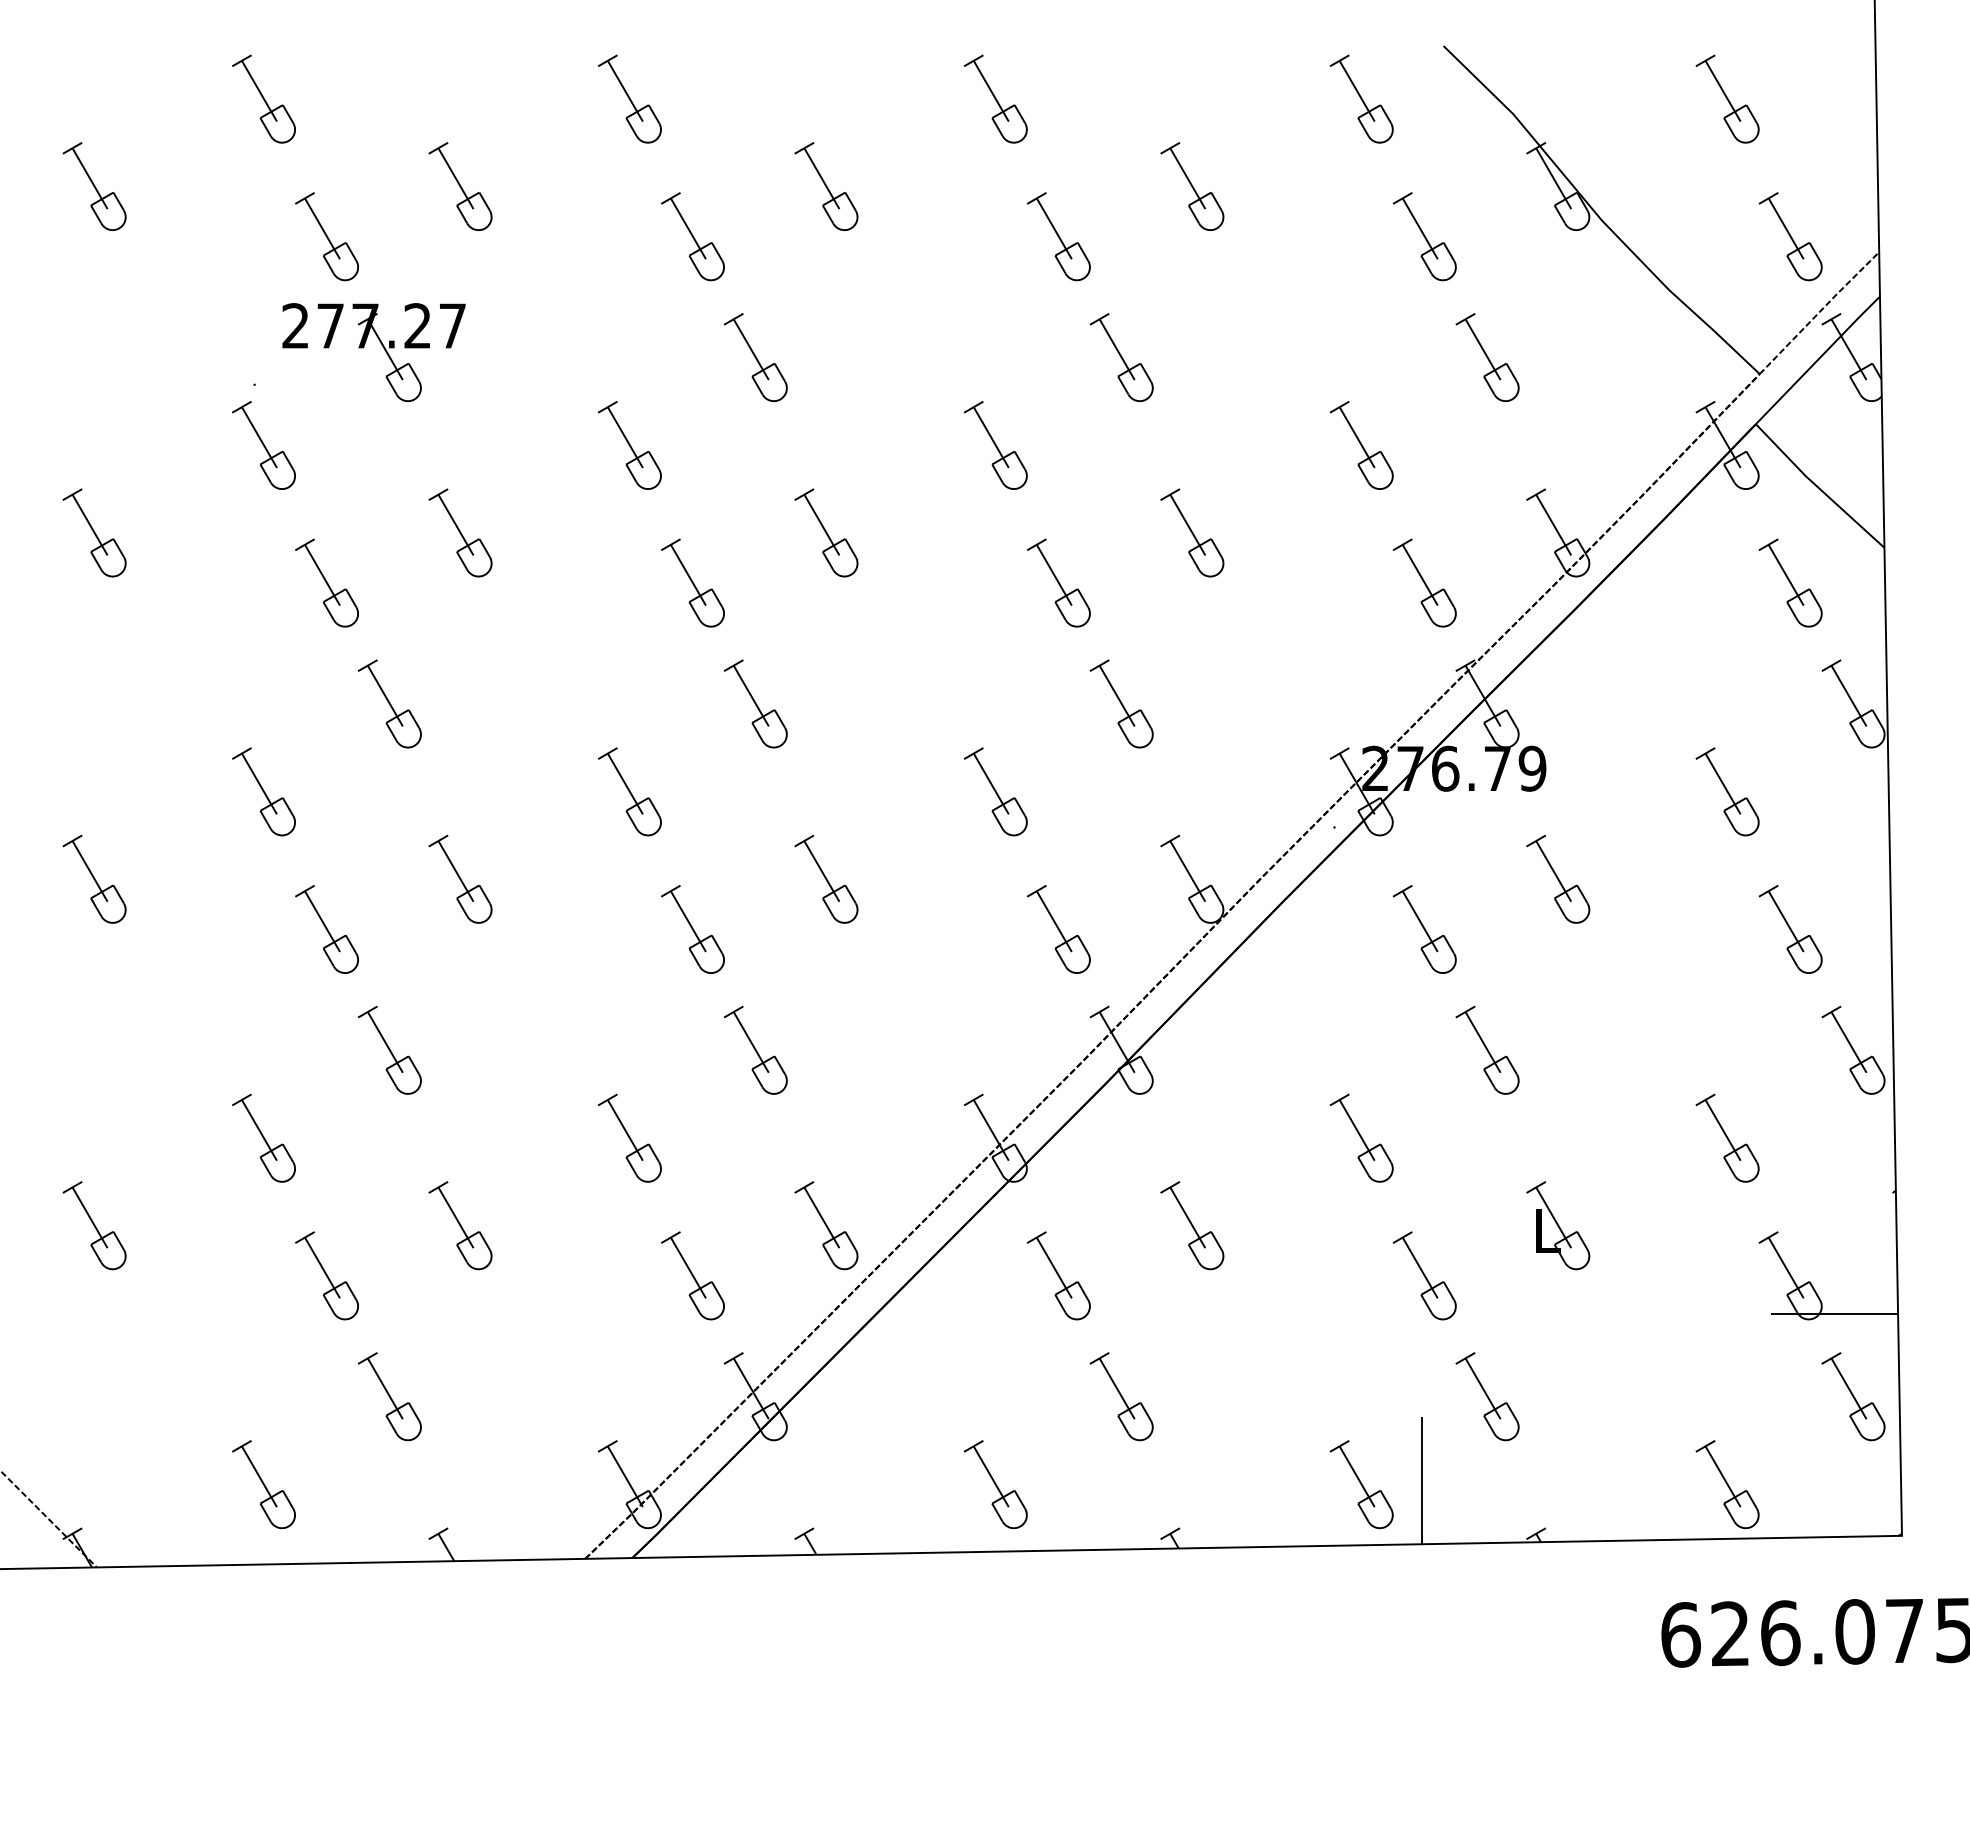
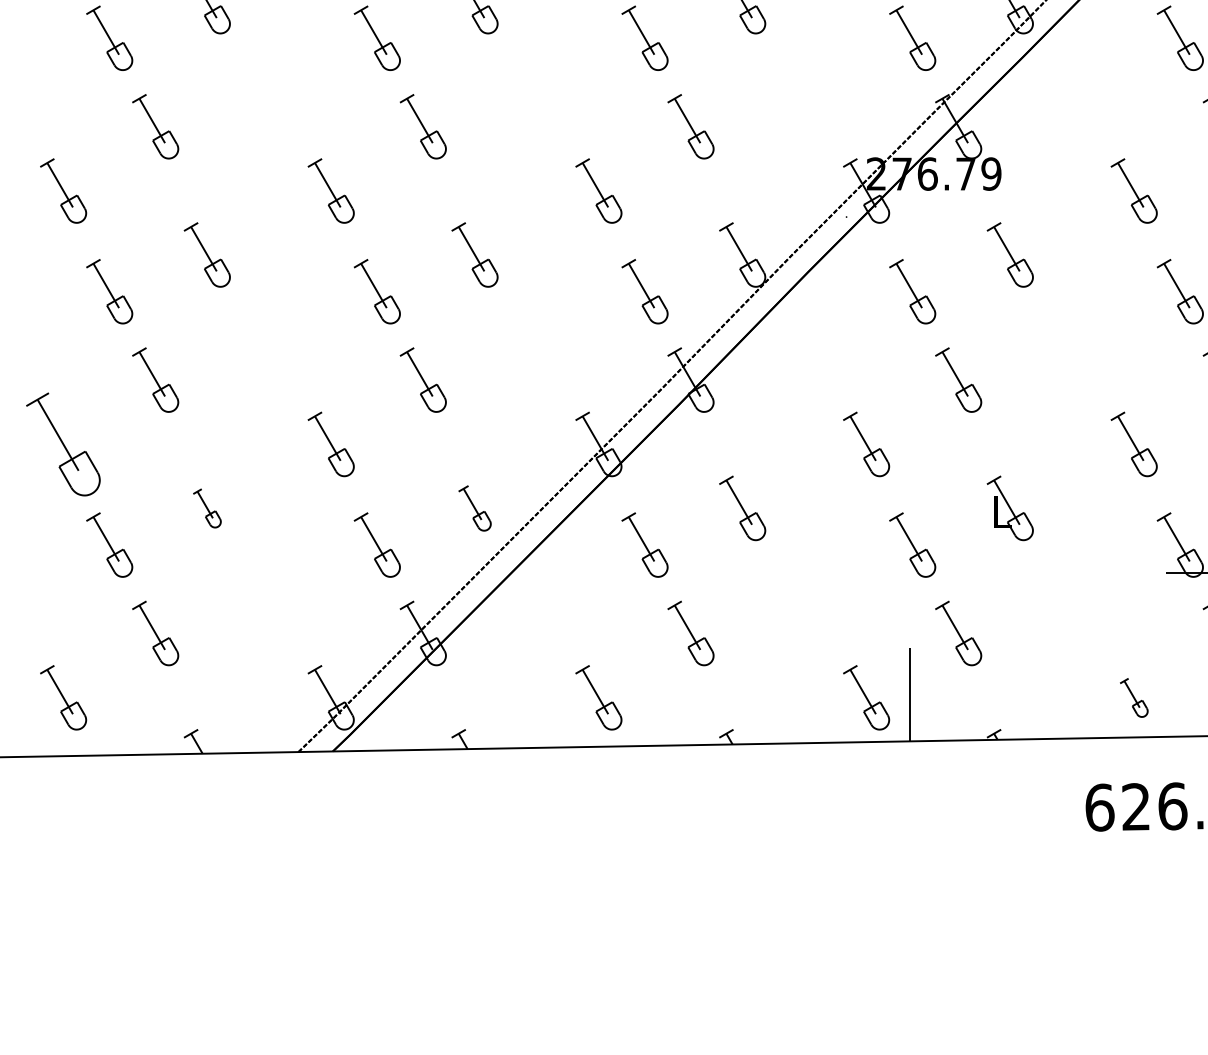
part: (263, 1137) -> (63, 443), size x1.6
part: (460, 1225) -> (207, 508), size x0.6
part: (826, 1225) -> (474, 508), size x0.7
part: (1727, 1484) -> (1134, 697), size x0.6

